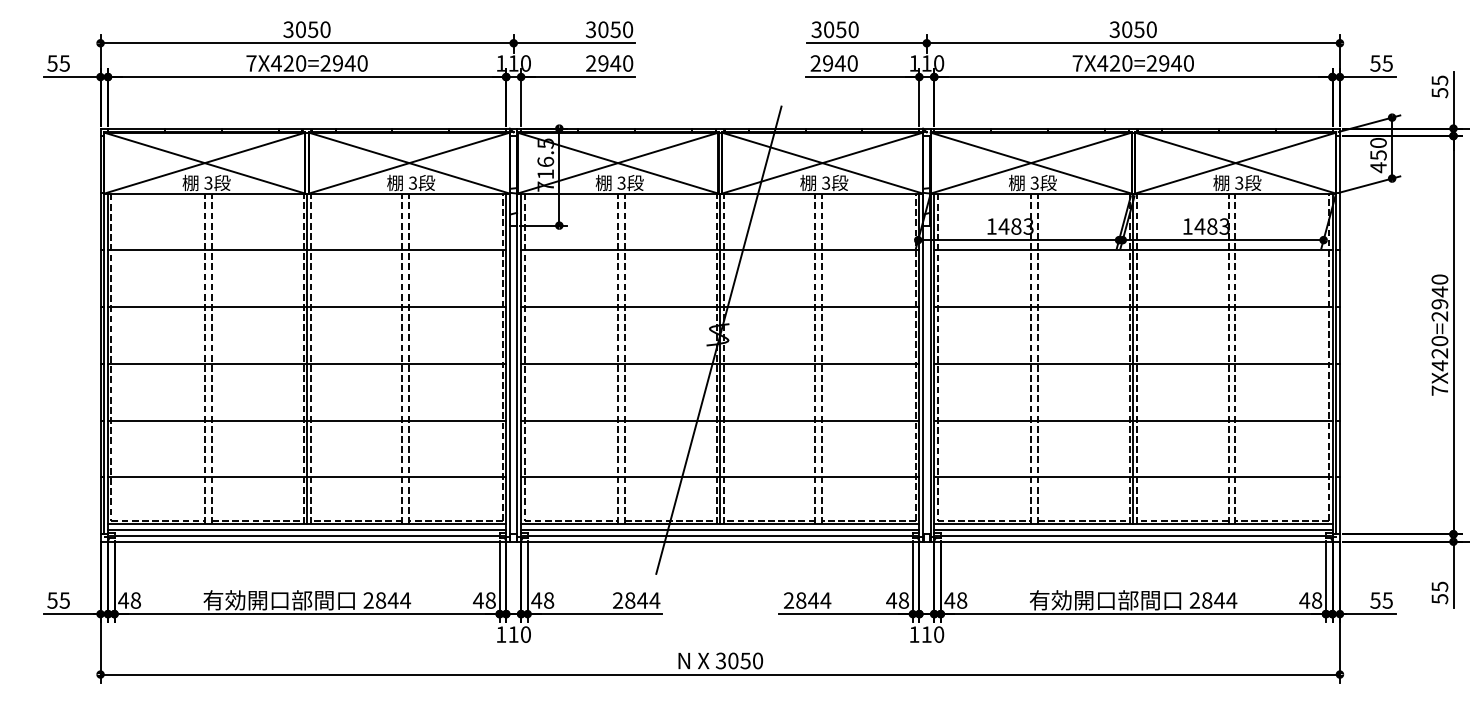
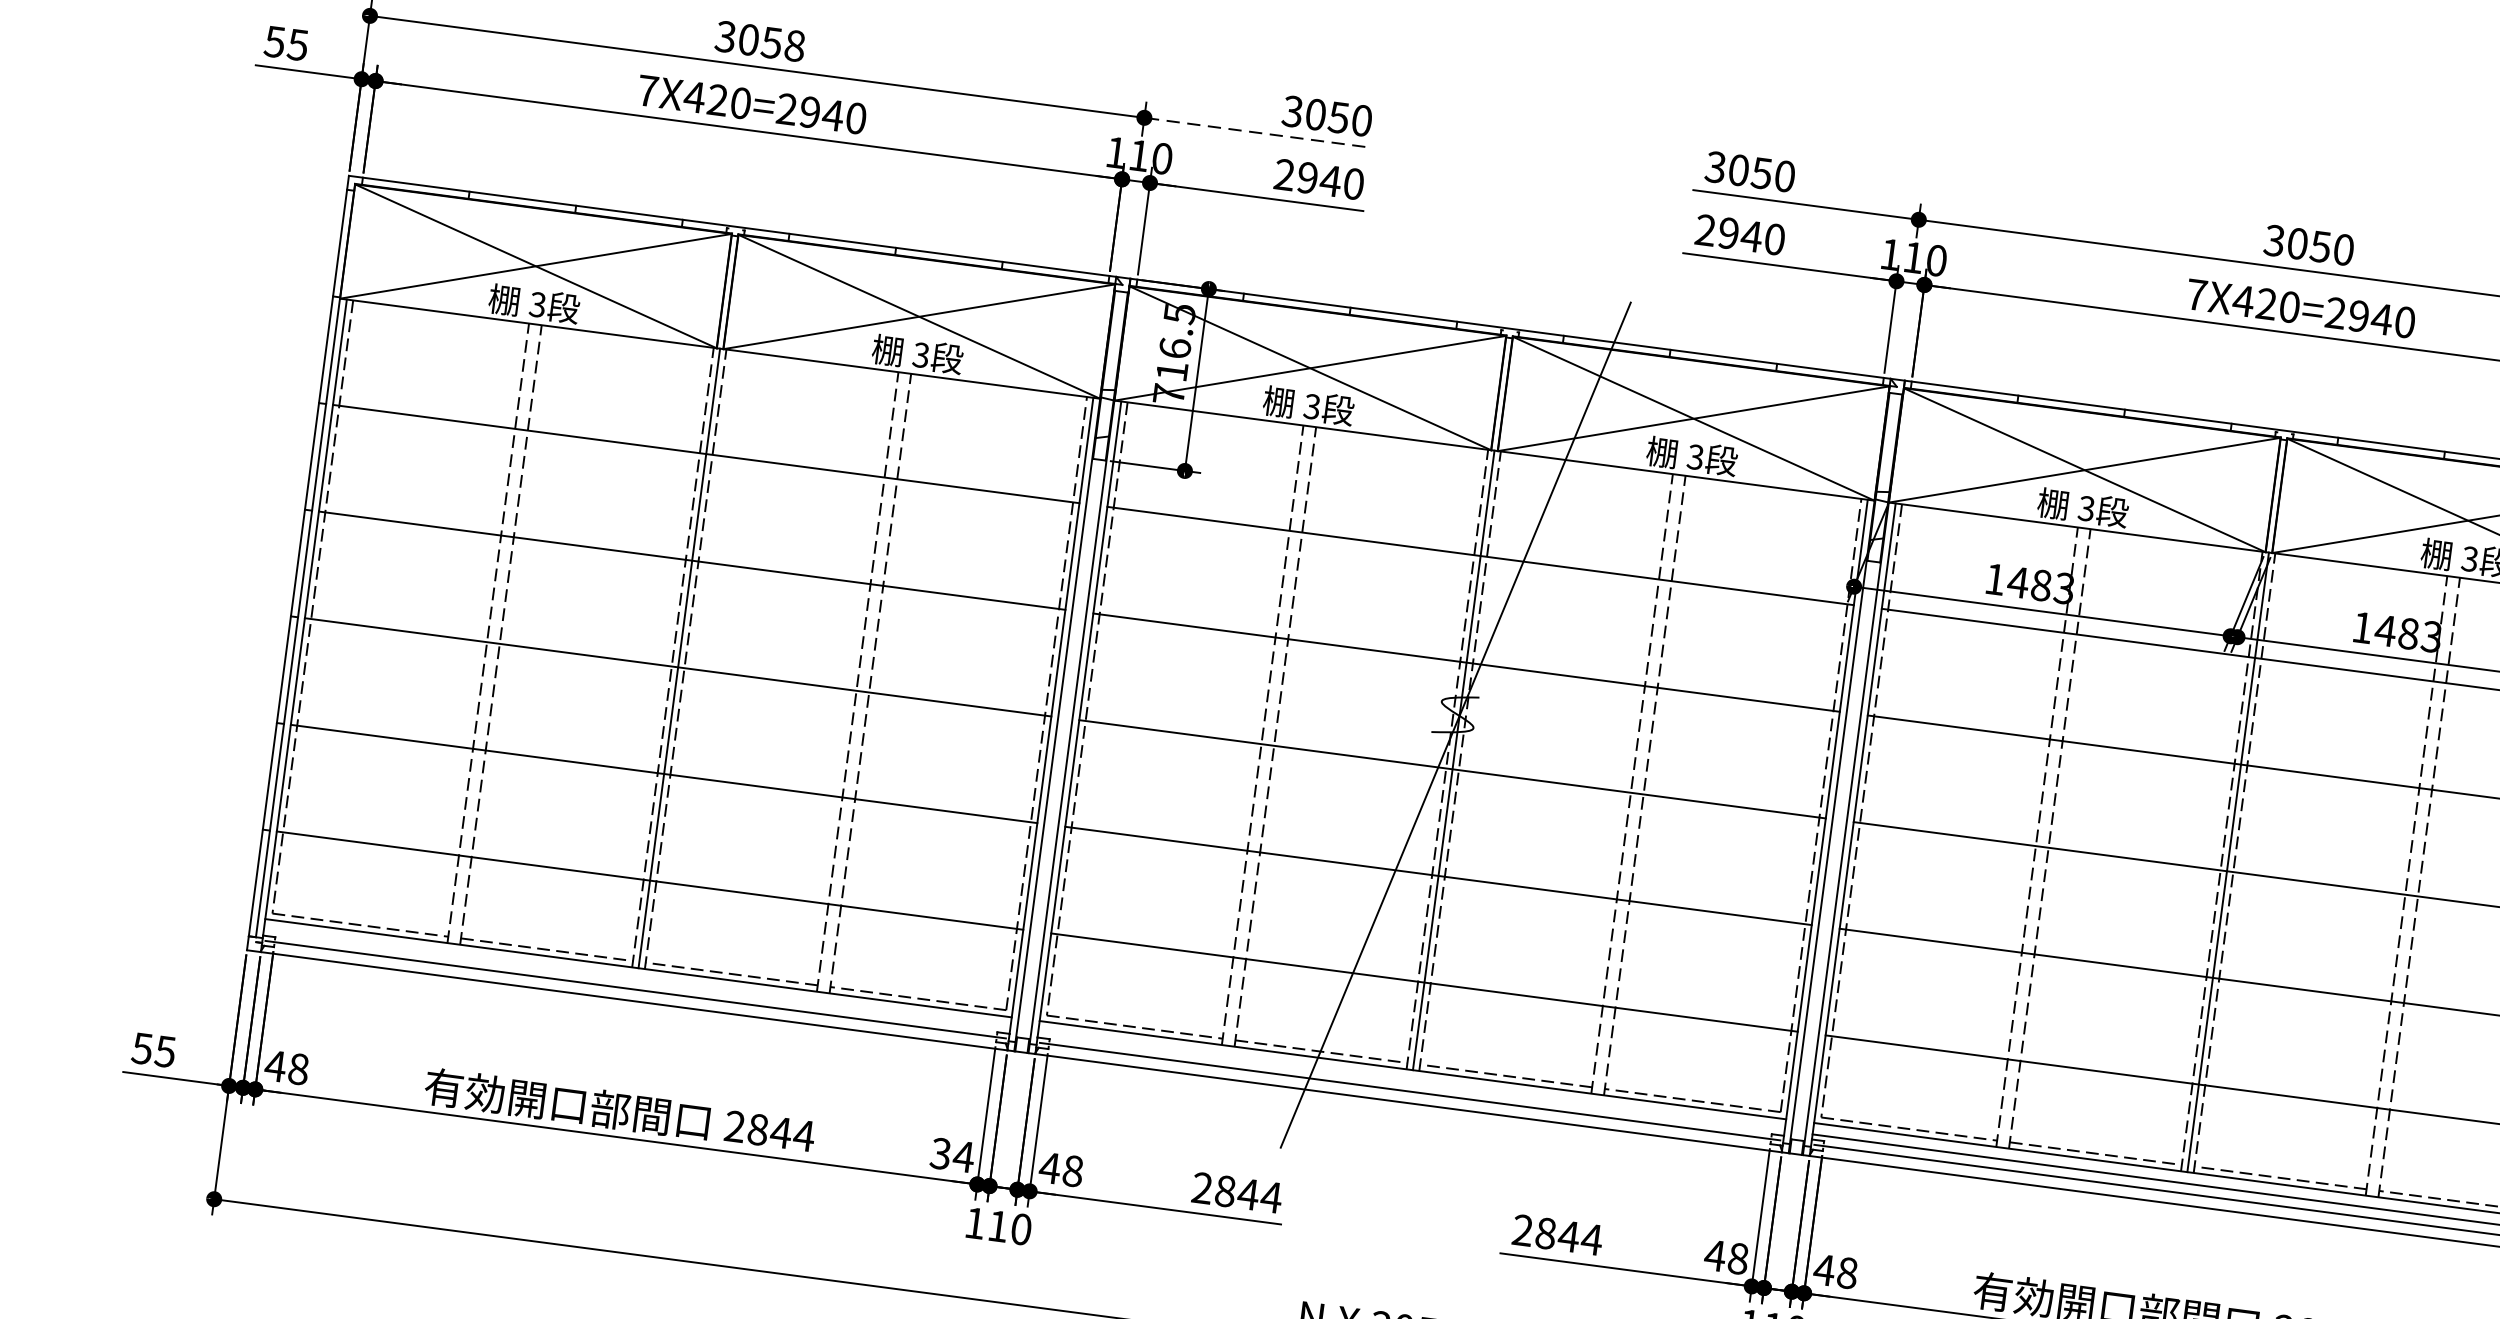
text: (325, 29) -> (795, 45), 3050 -> 3058
line: (575, 43) -> (1260, 133), solid -> dashed
line: (307, 530) -> (637, 980), removed
line: (720, 530) -> (1411, 1082), removed
text: (484, 600) -> (952, 1155), 48 -> 34

